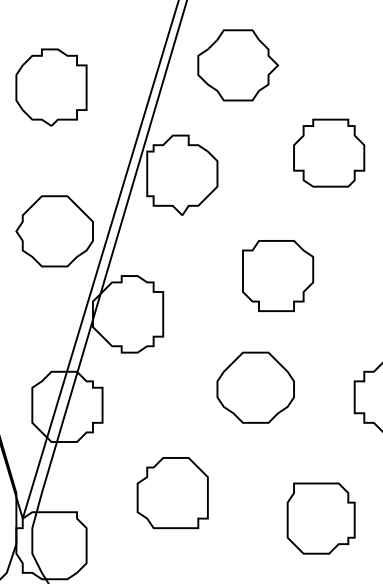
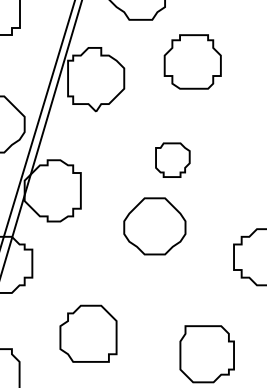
part: (329, 152) -> (193, 61), moved
part: (278, 275) -> (173, 159), size x0.6
part: (255, 387) -> (154, 226), moved

